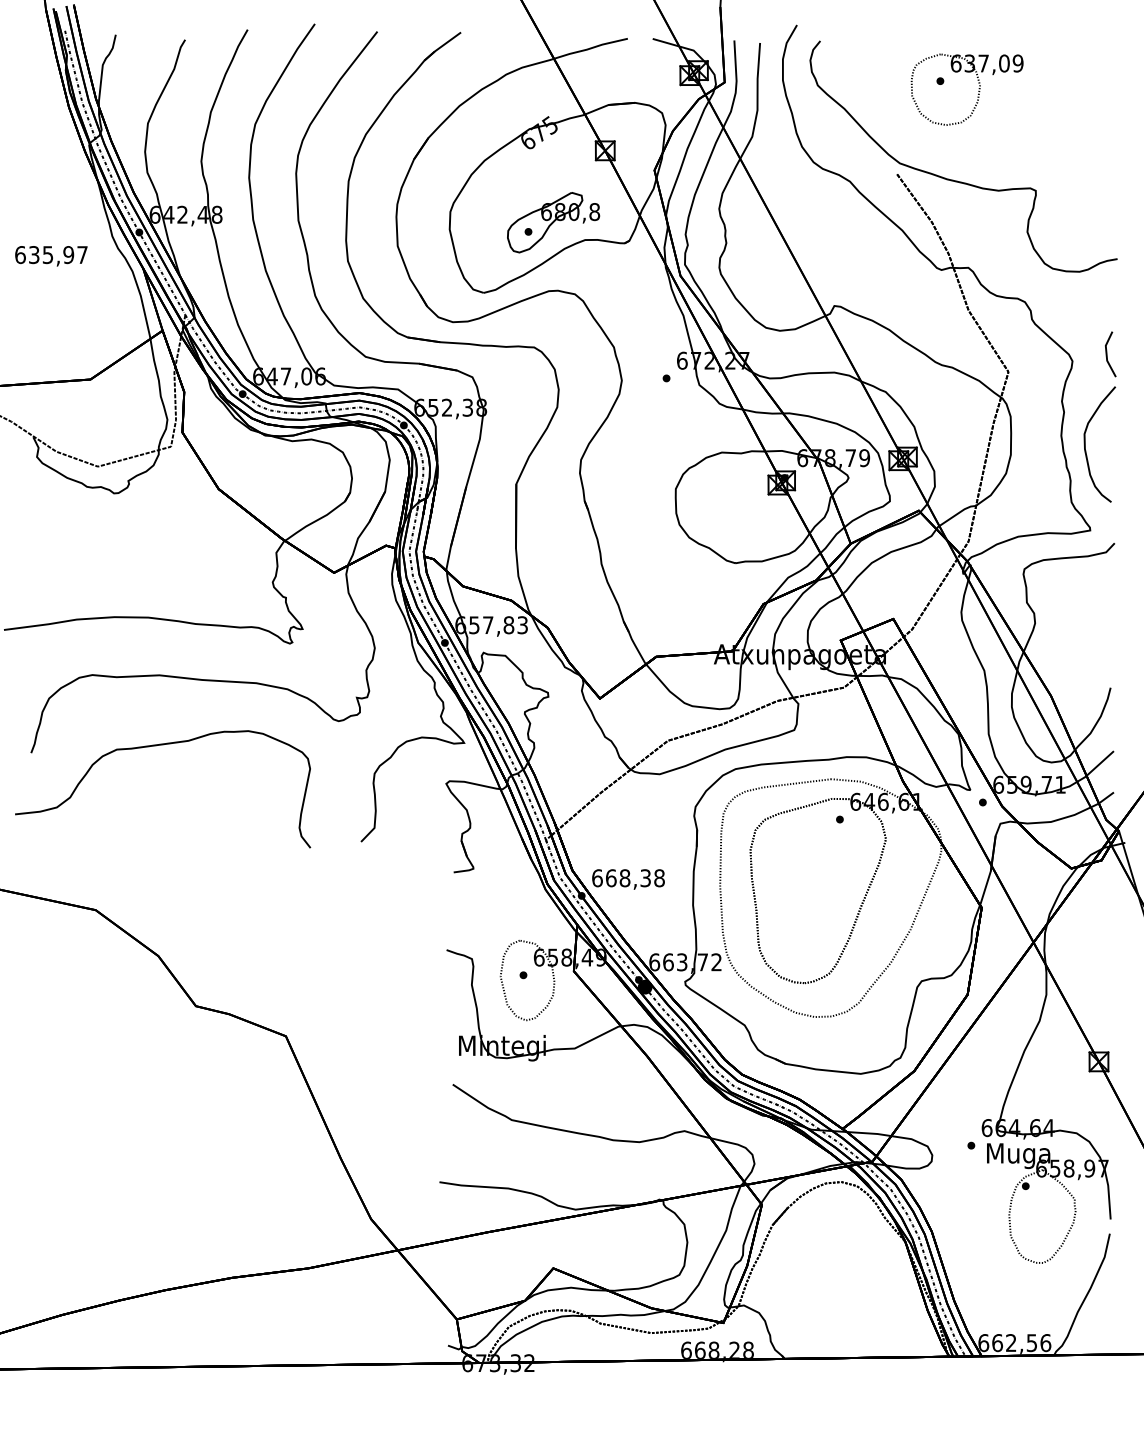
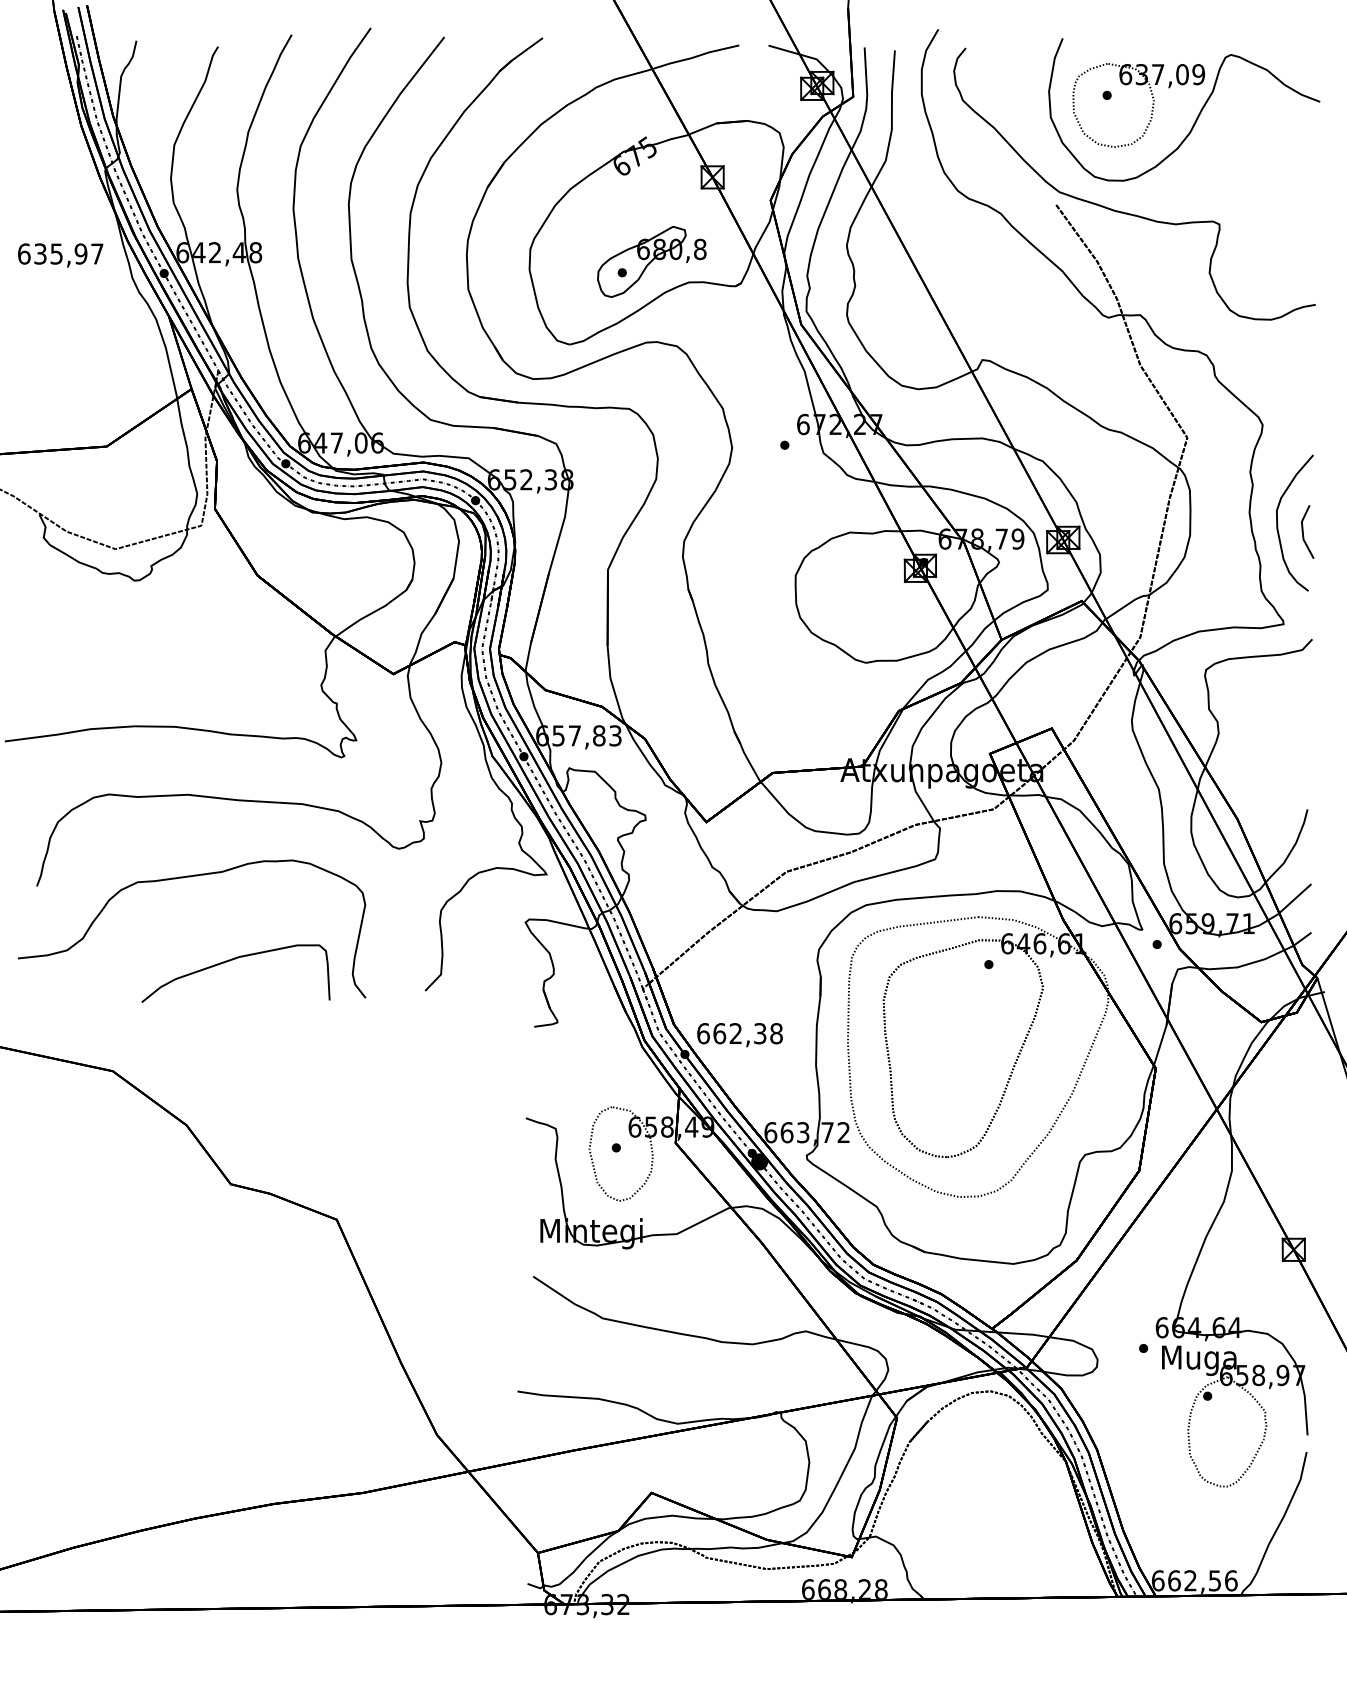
curve: (1016, 99) -> (1196, 117), added
text: (51, 256) -> (60, 255), moved
line: (1107, 353) -> (1303, 531), moved
curve: (195, 816) -> (230, 961), added
text: (624, 878) -> (735, 1033), 668,38 -> 662,38

